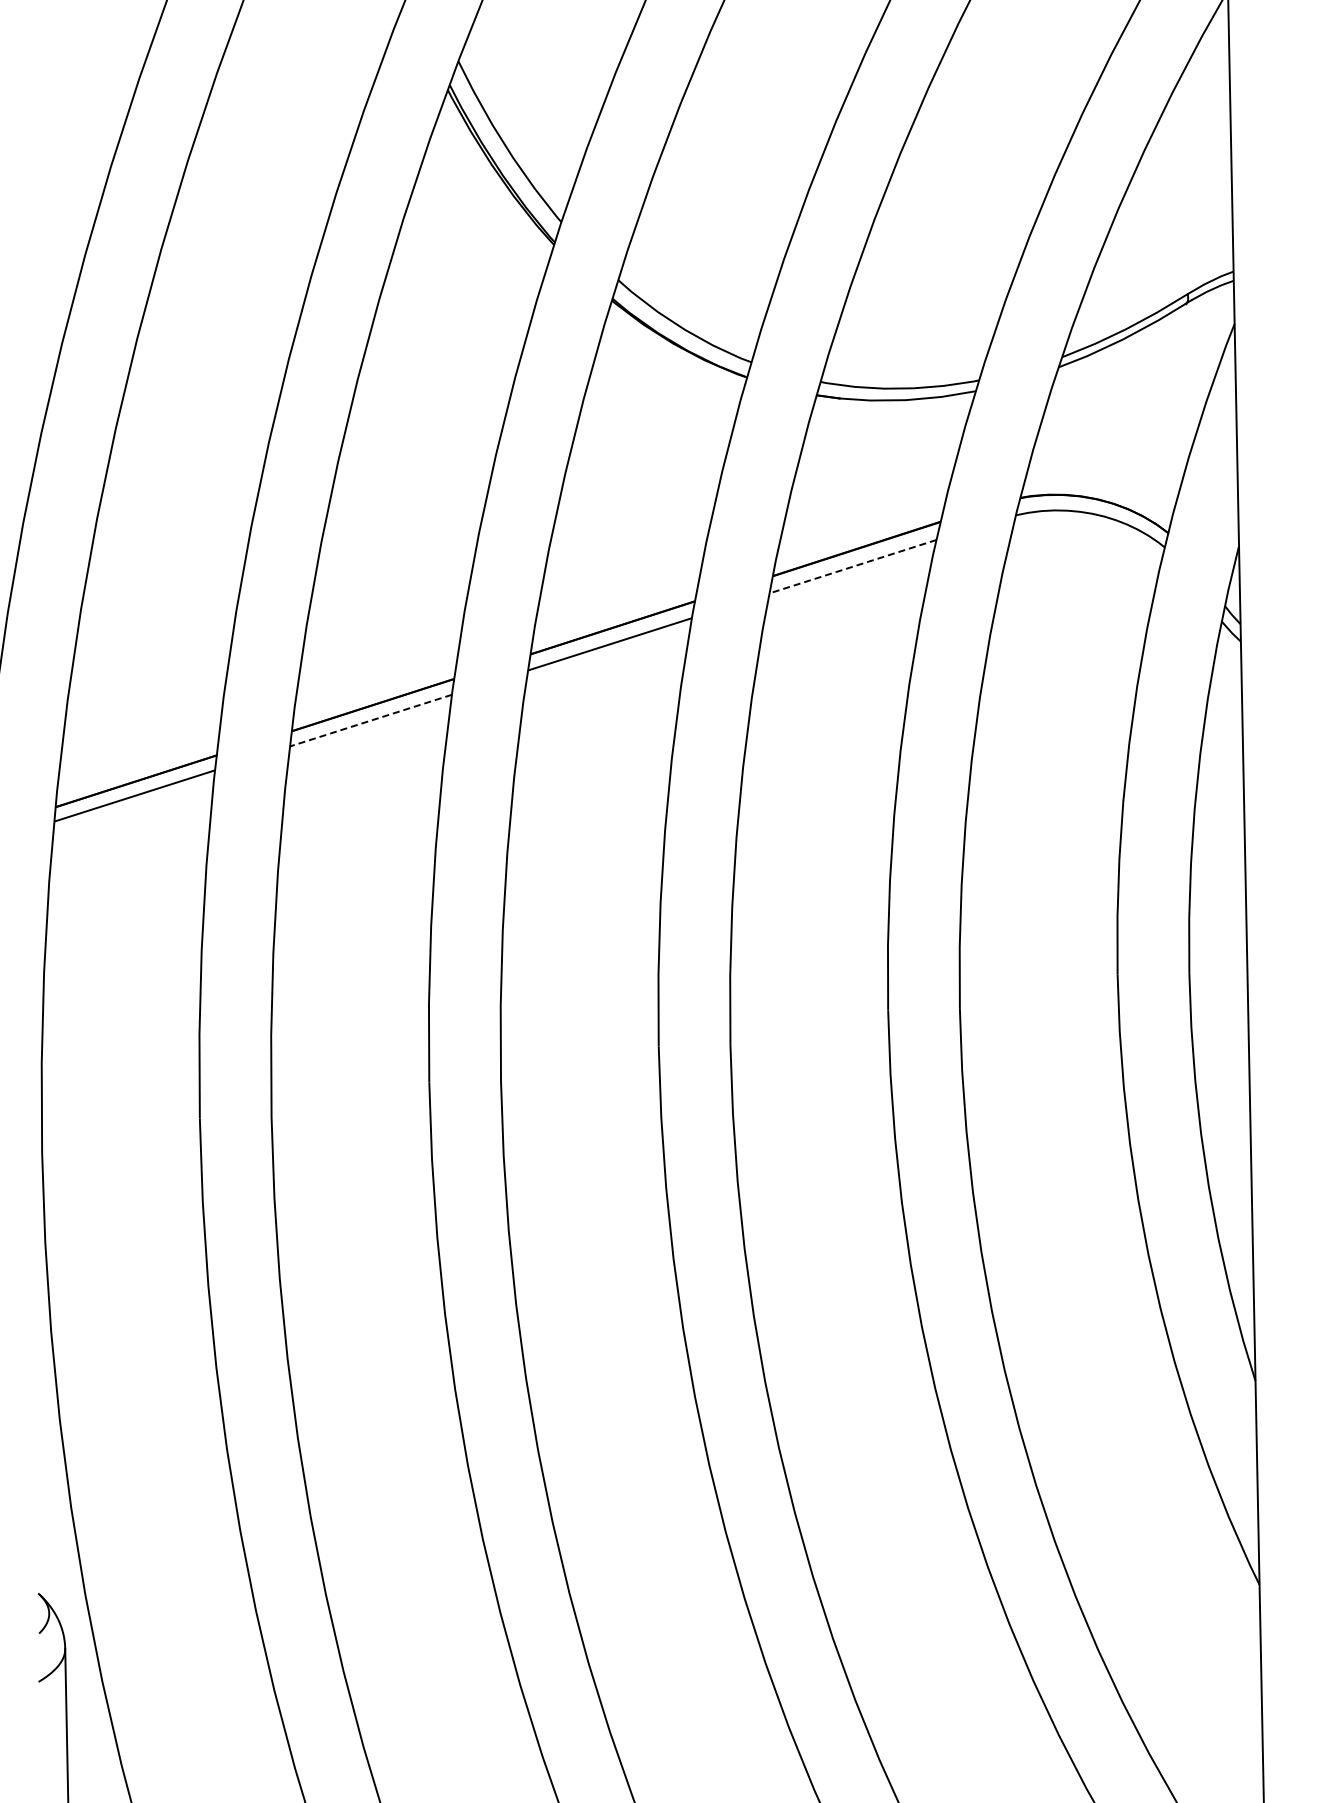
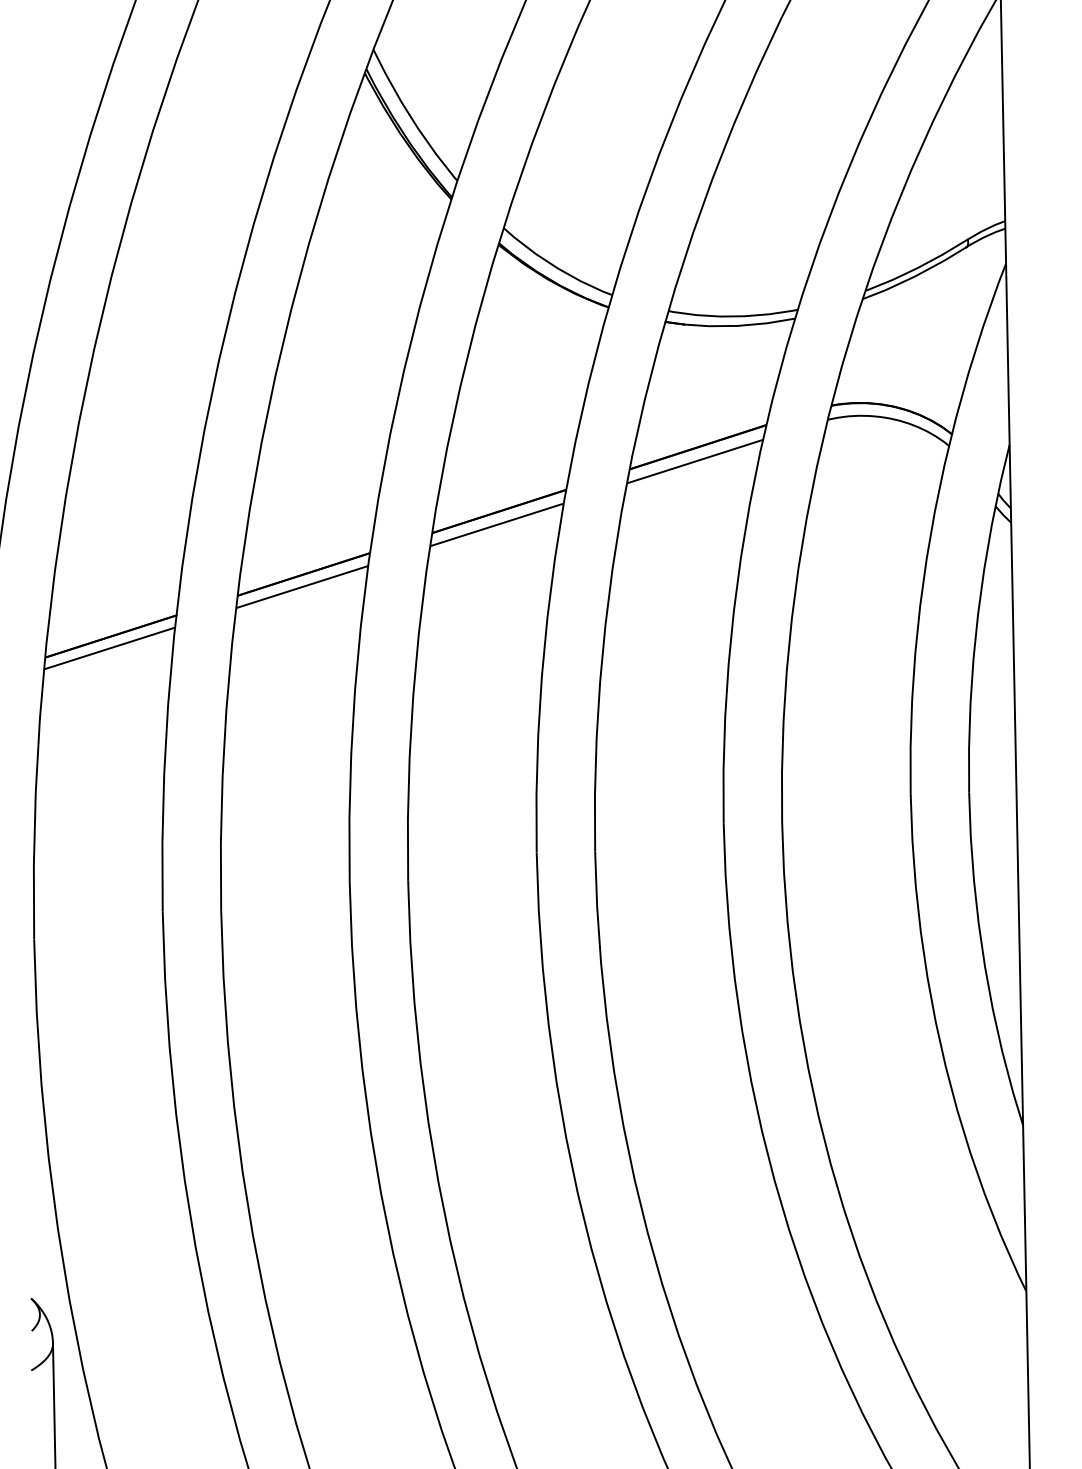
line: (852, 566) -> (694, 461), dashed -> solid
line: (370, 720) -> (301, 586), dashed -> solid

